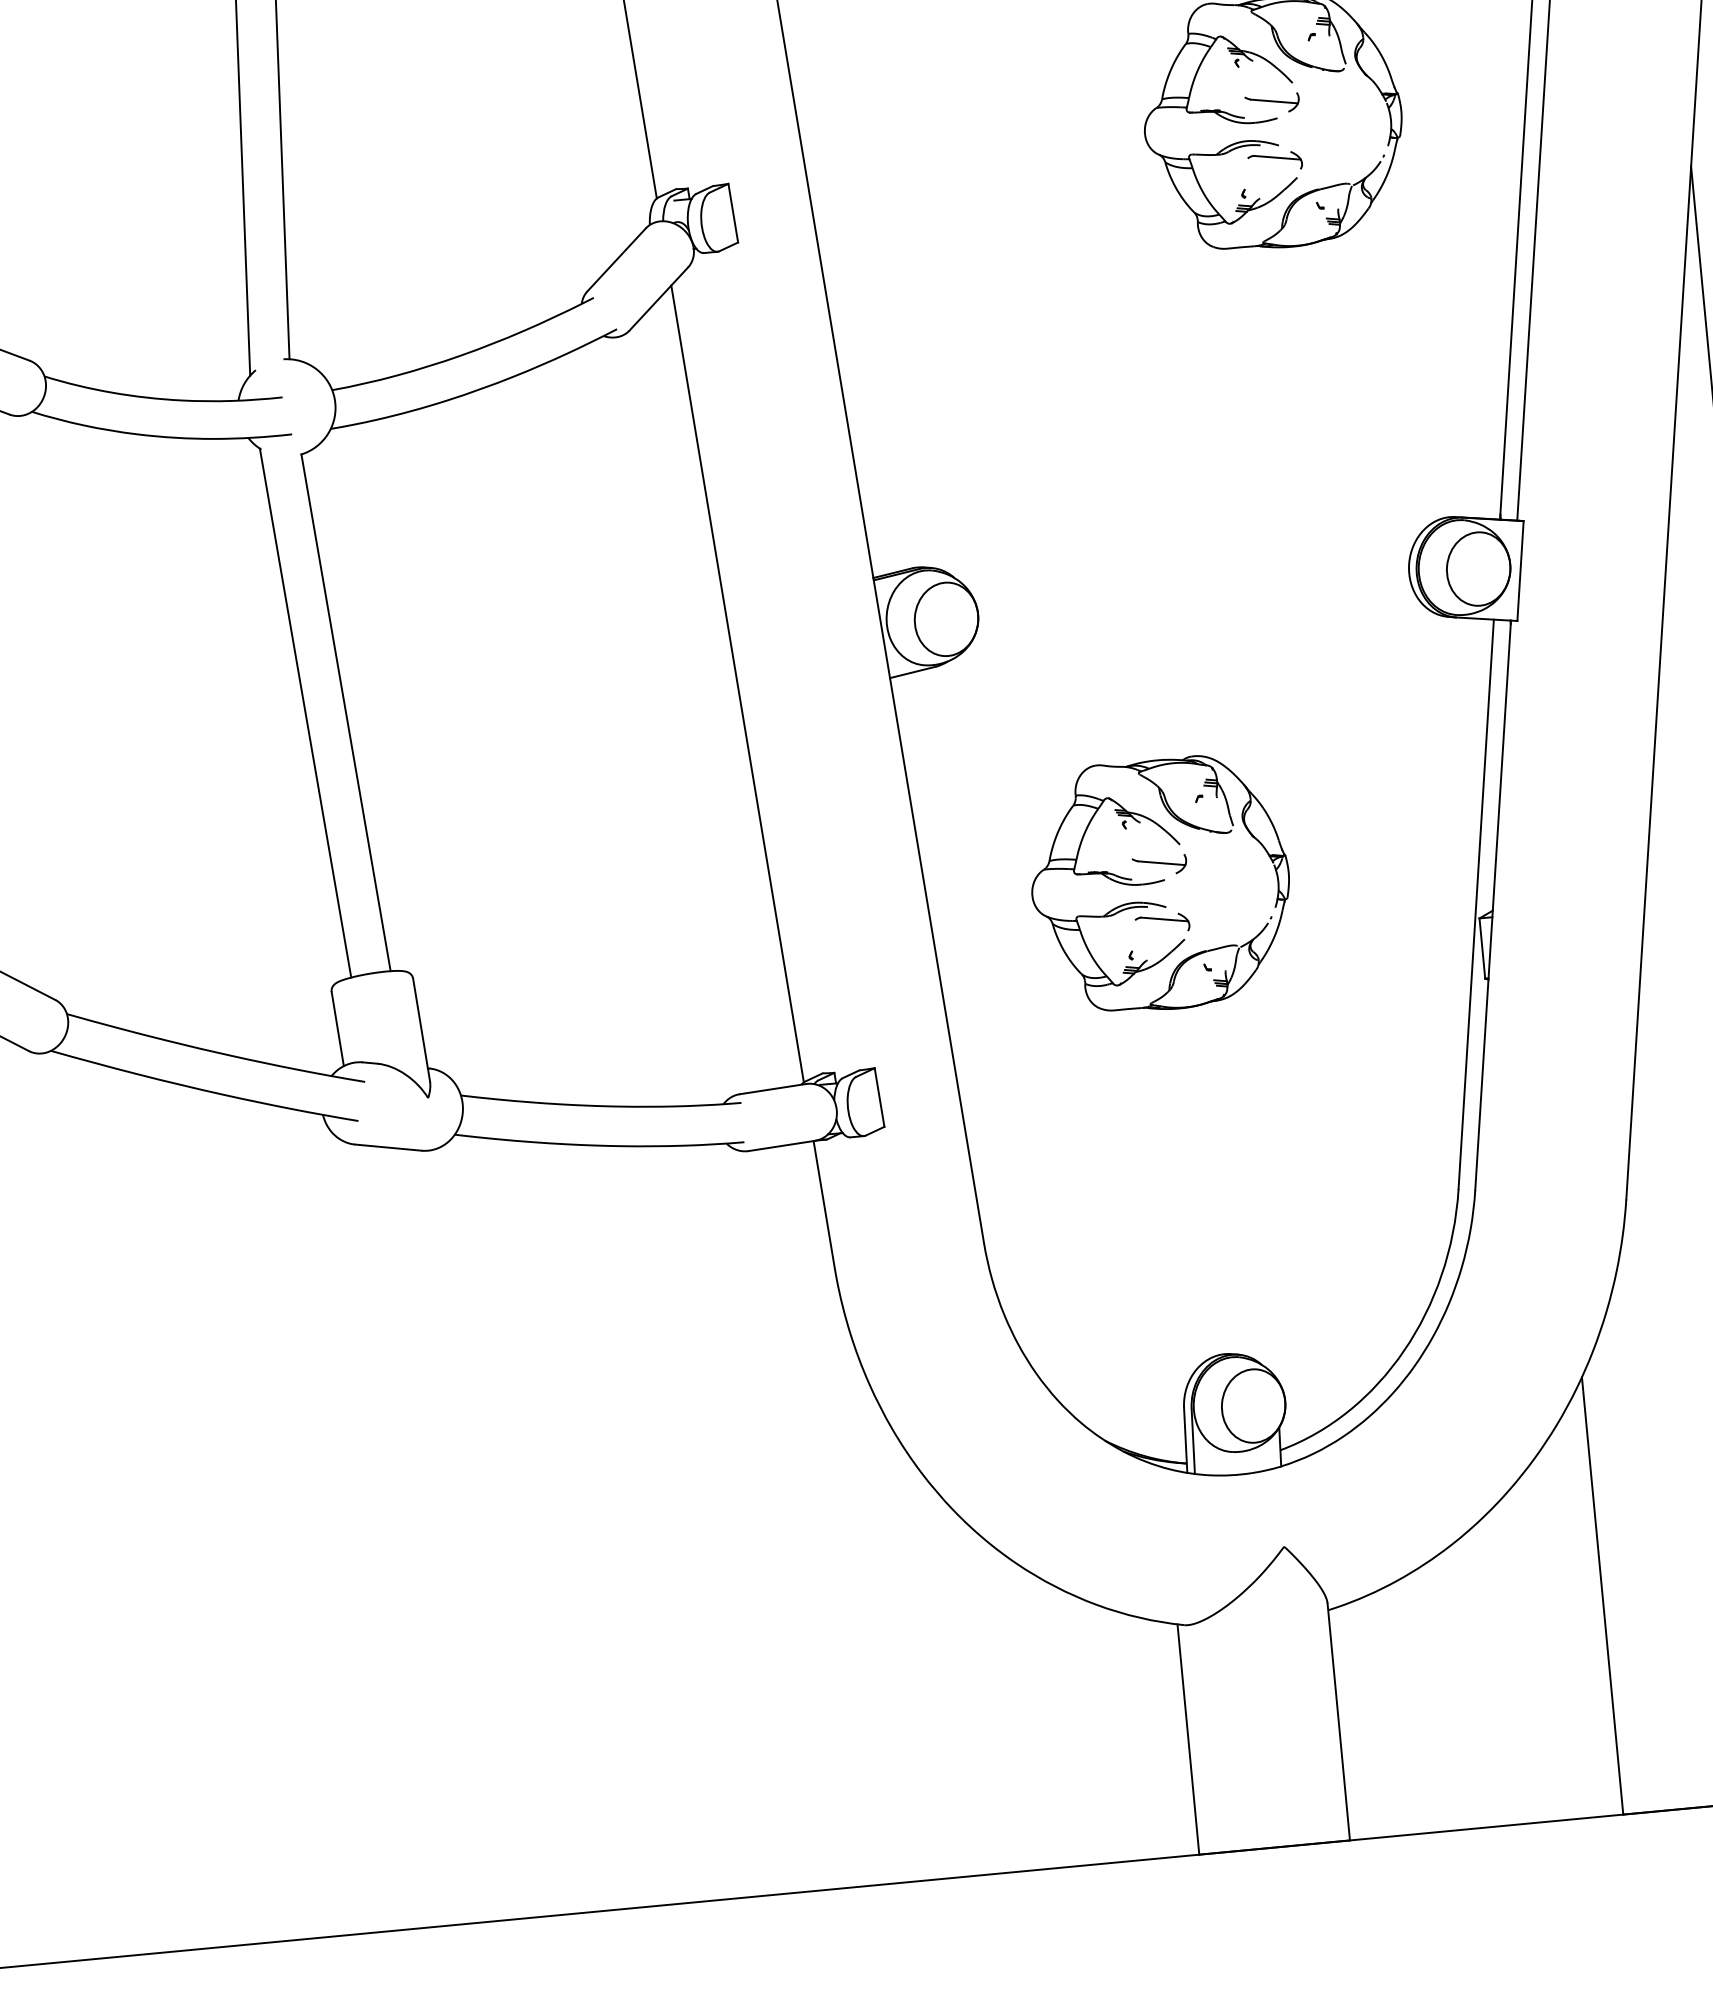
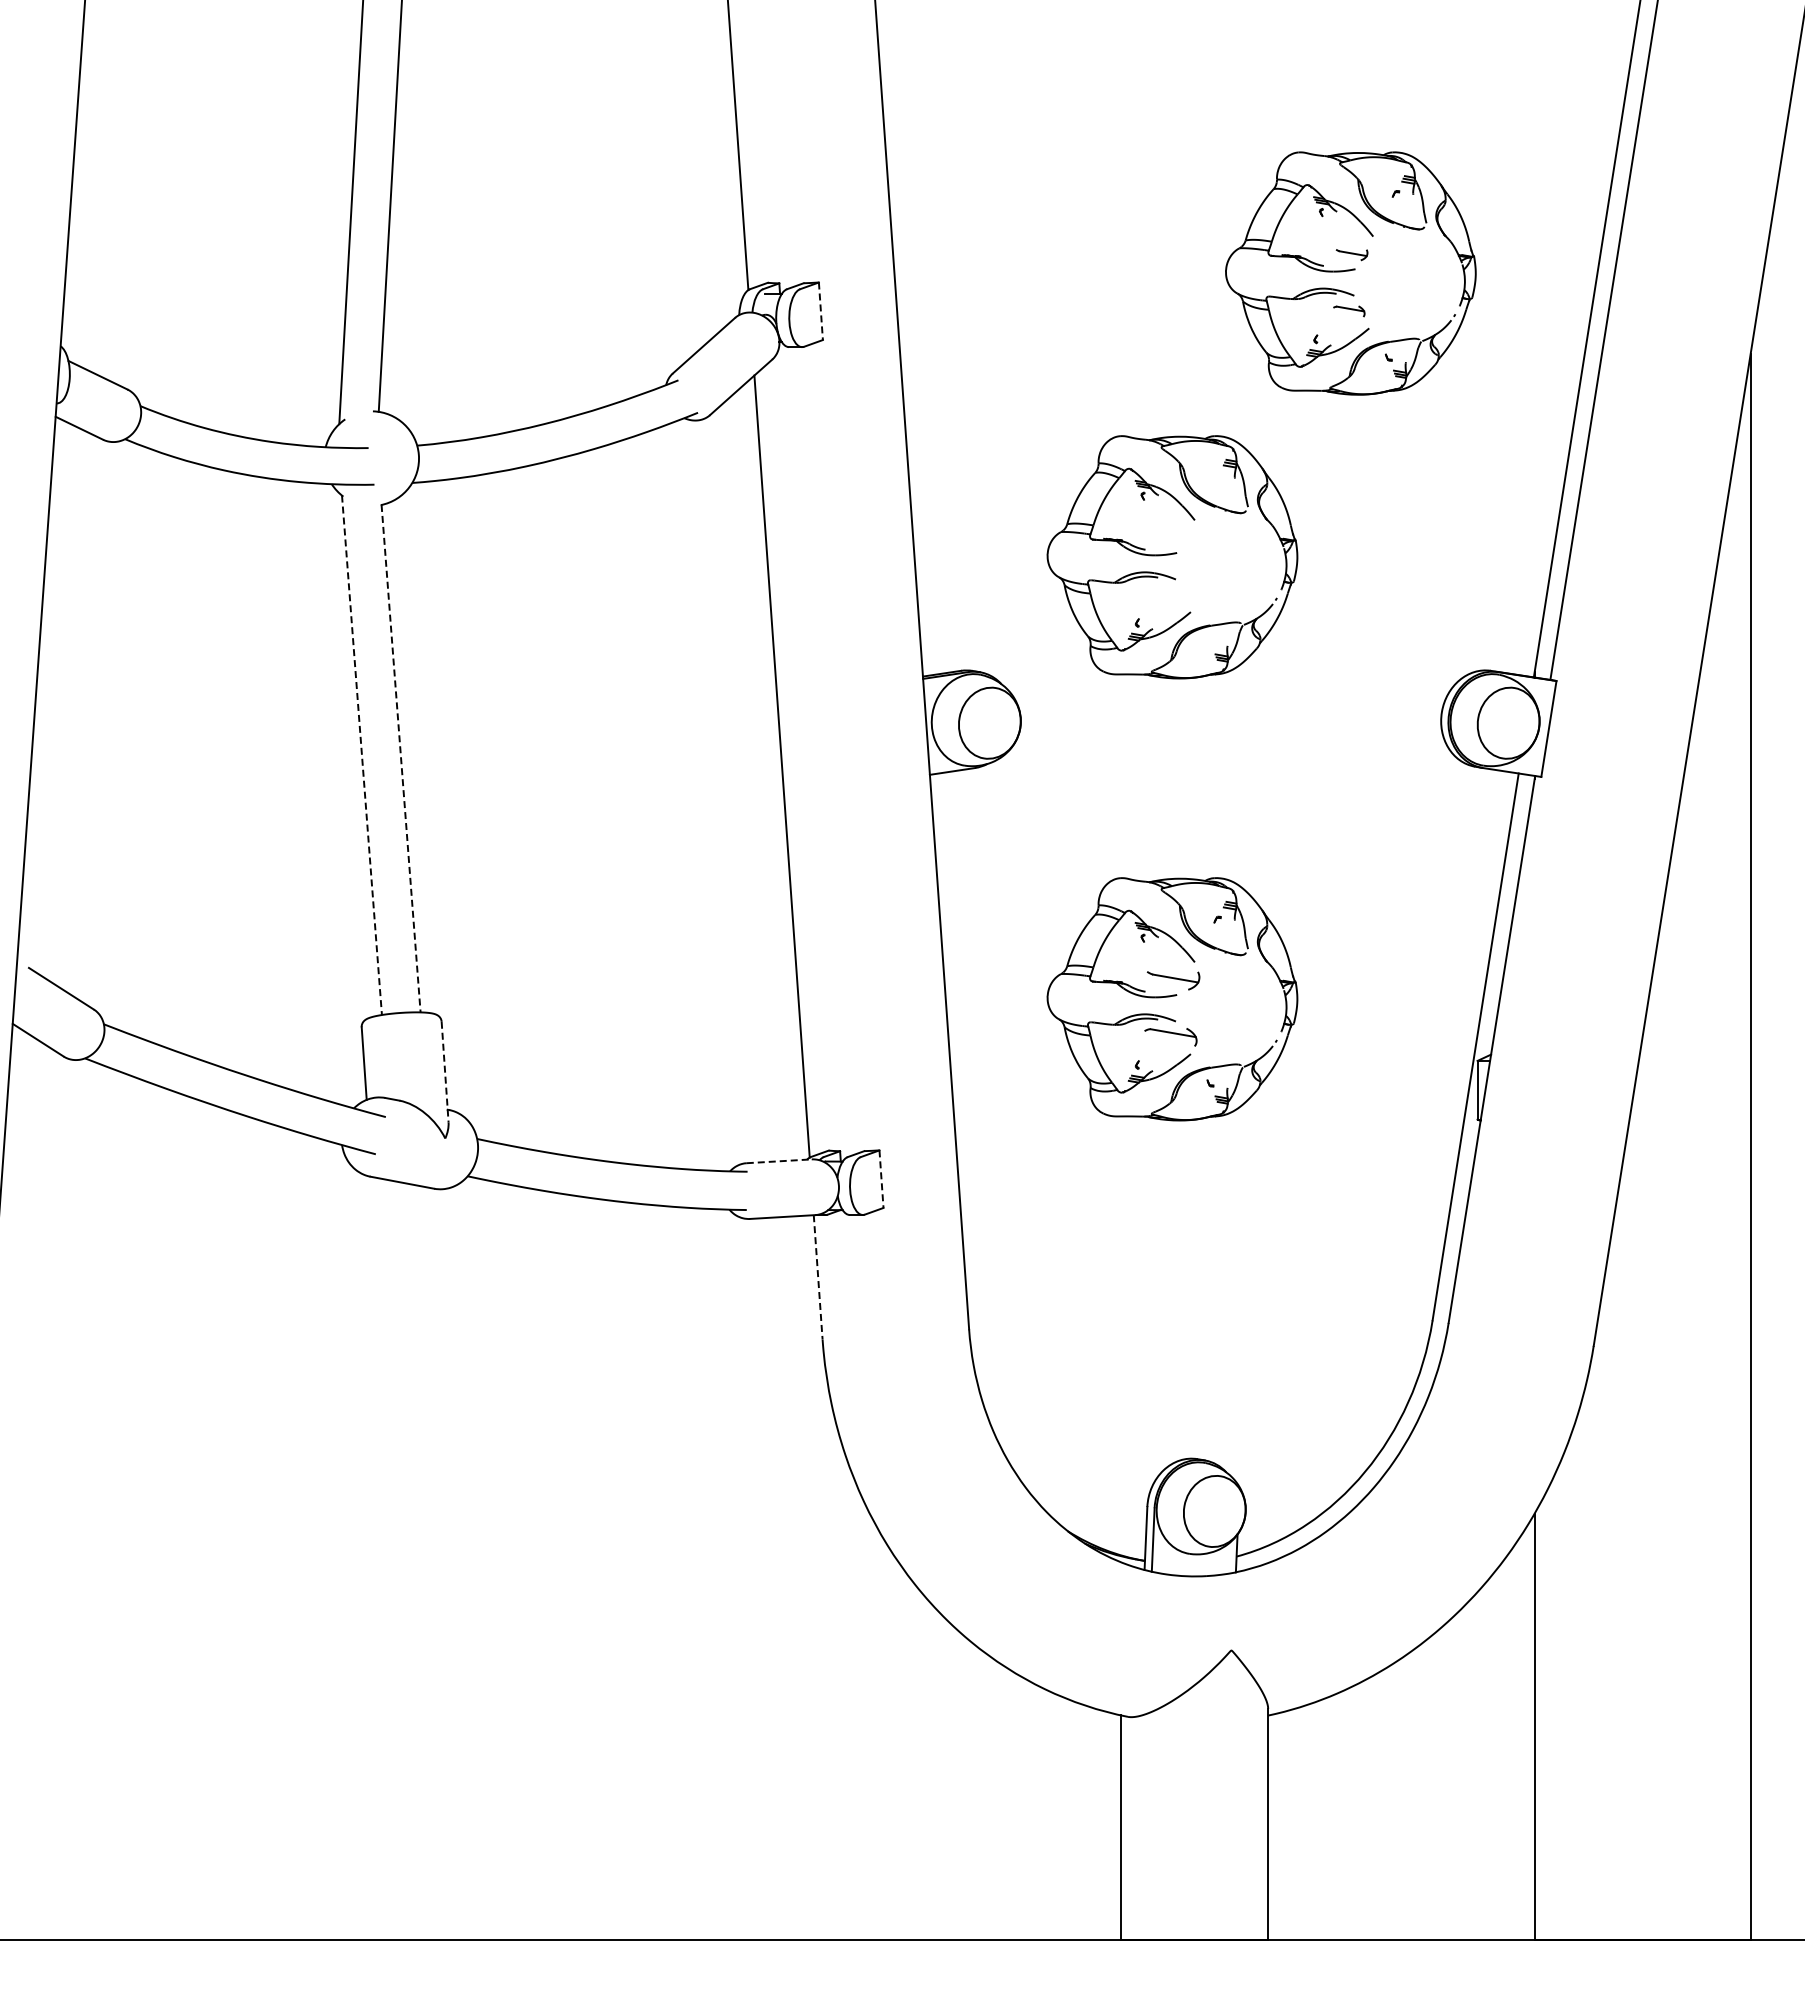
part: (1272, 103) -> (1351, 254), size x0.6
part: (1274, 162) -> (1348, 311), size x0.6
line: (732, 213) -> (820, 311), solid -> dashed
part: (1117, 431) -> (1172, 557), added
line: (306, 713) -> (362, 755), solid -> dashed
line: (346, 713) -> (401, 759), solid -> dashed
line: (422, 1030) -> (445, 1072), solid -> dashed
line: (773, 1089) -> (779, 1161), solid -> dashed
line: (879, 1097) -> (881, 1179), solid -> dashed
line: (824, 1204) -> (818, 1277), solid -> dashed

